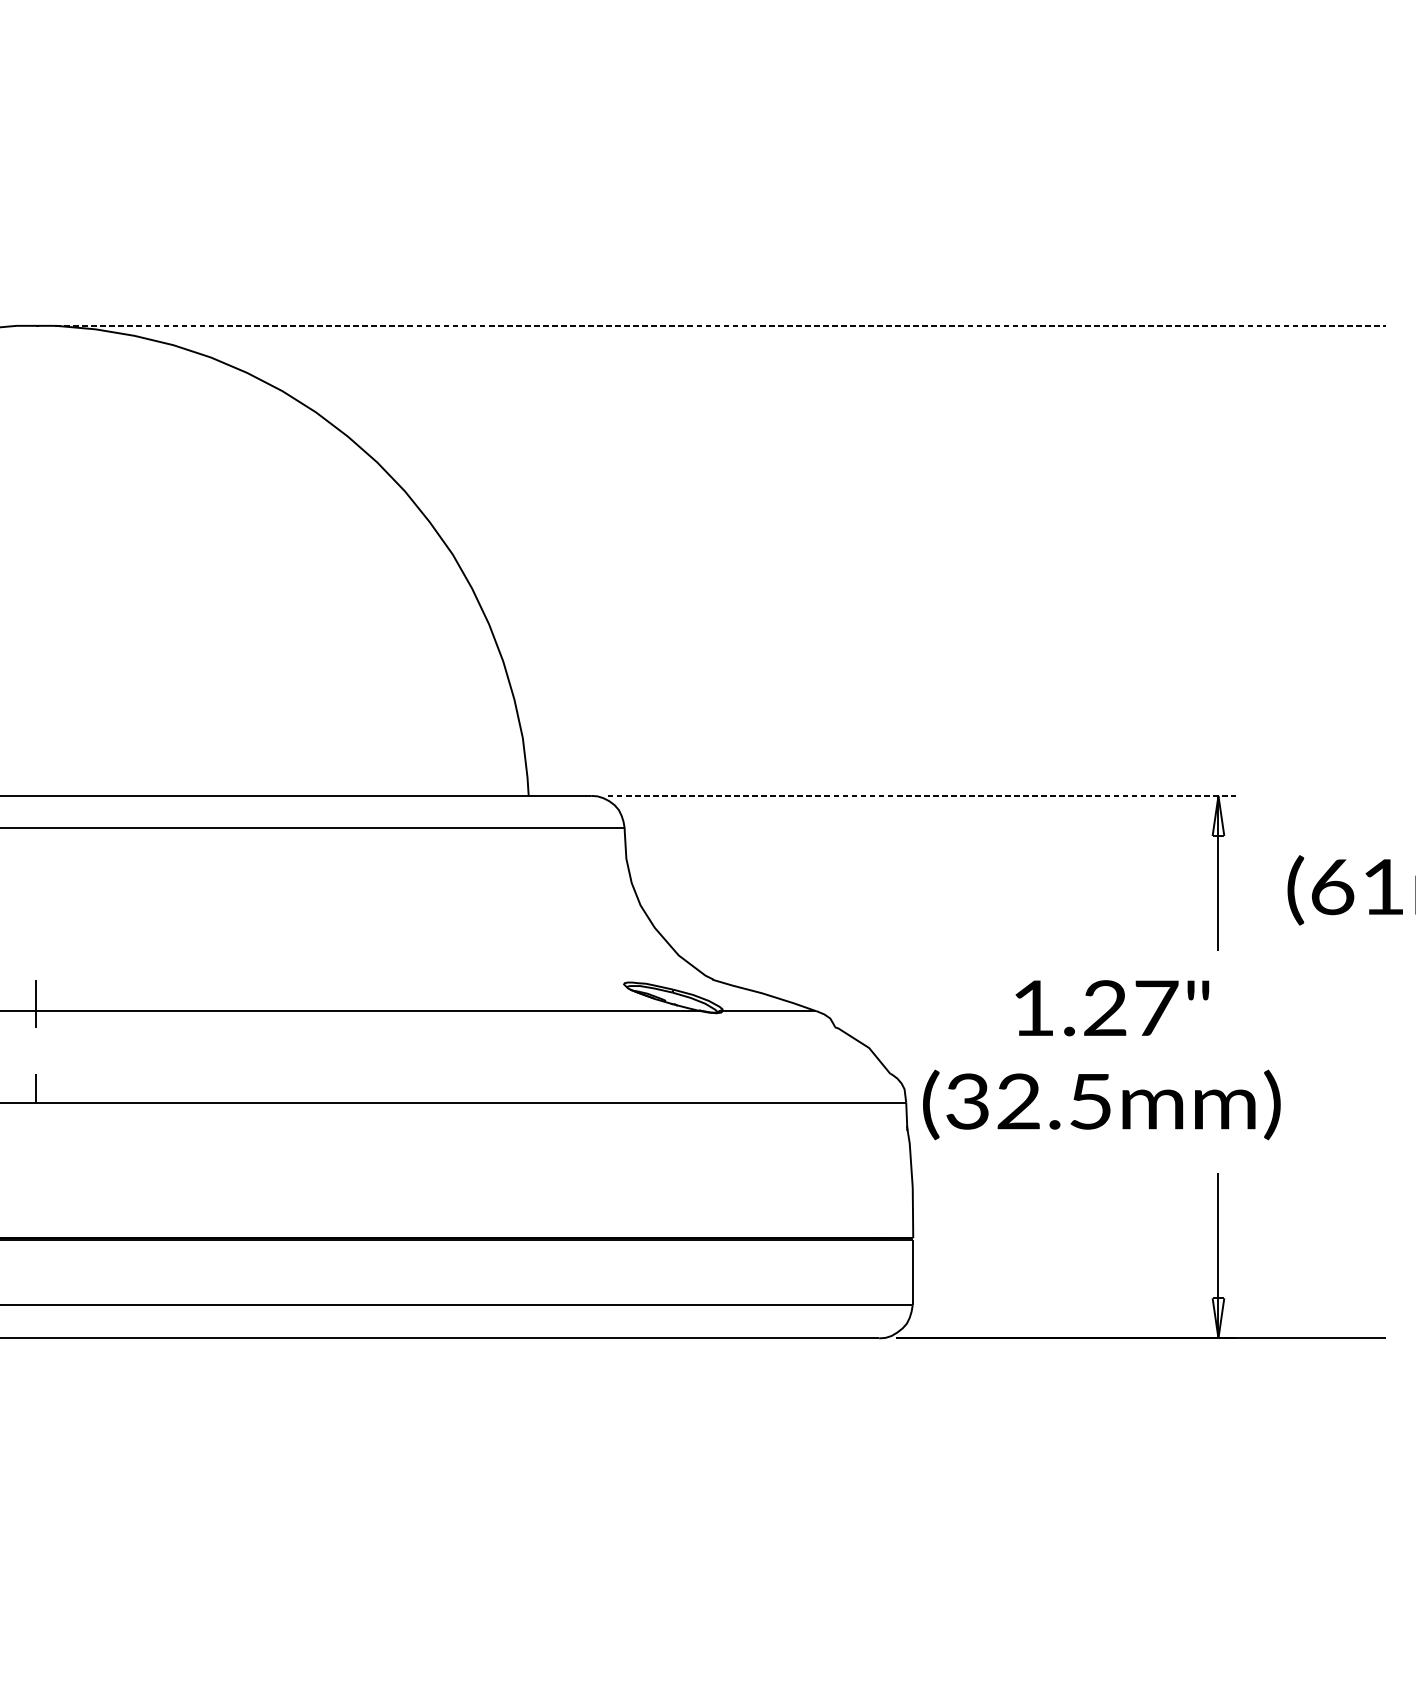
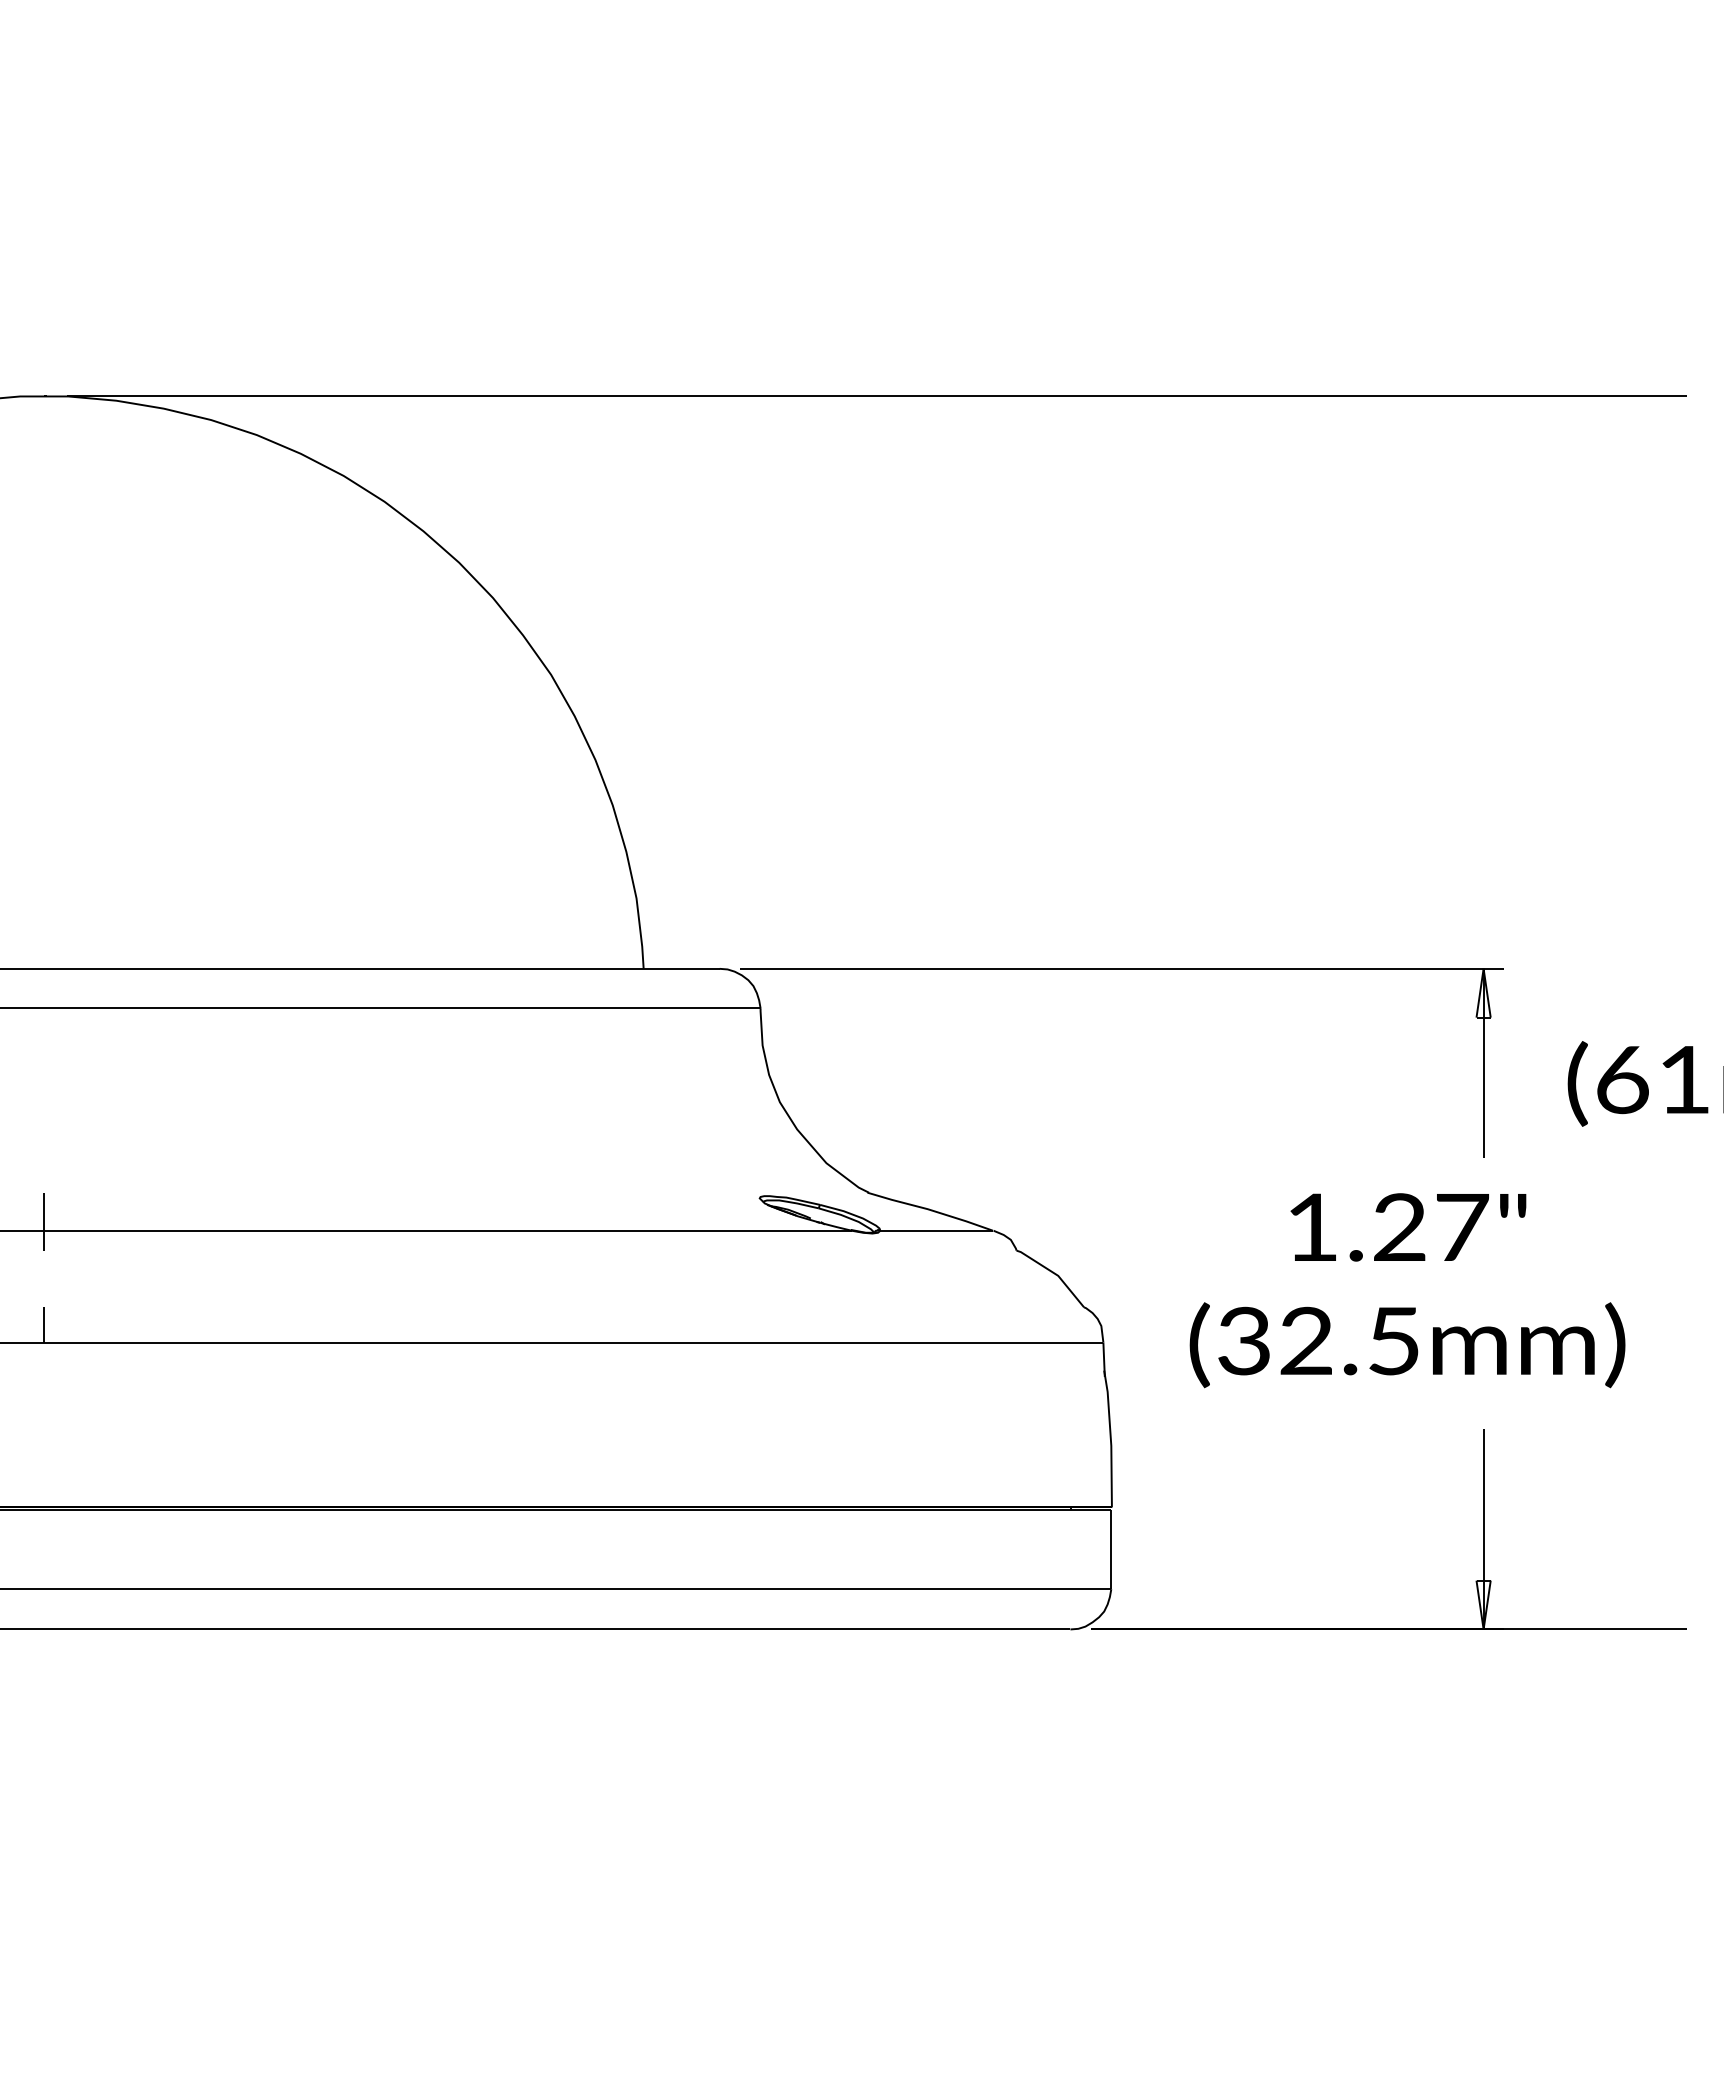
line: (720, 325) -> (877, 396), dashed -> solid
line: (921, 795) -> (1122, 968), dashed -> solid
text: (1112, 1008) -> (1408, 1227), moved
text: (1101, 1105) -> (1407, 1345), moved

